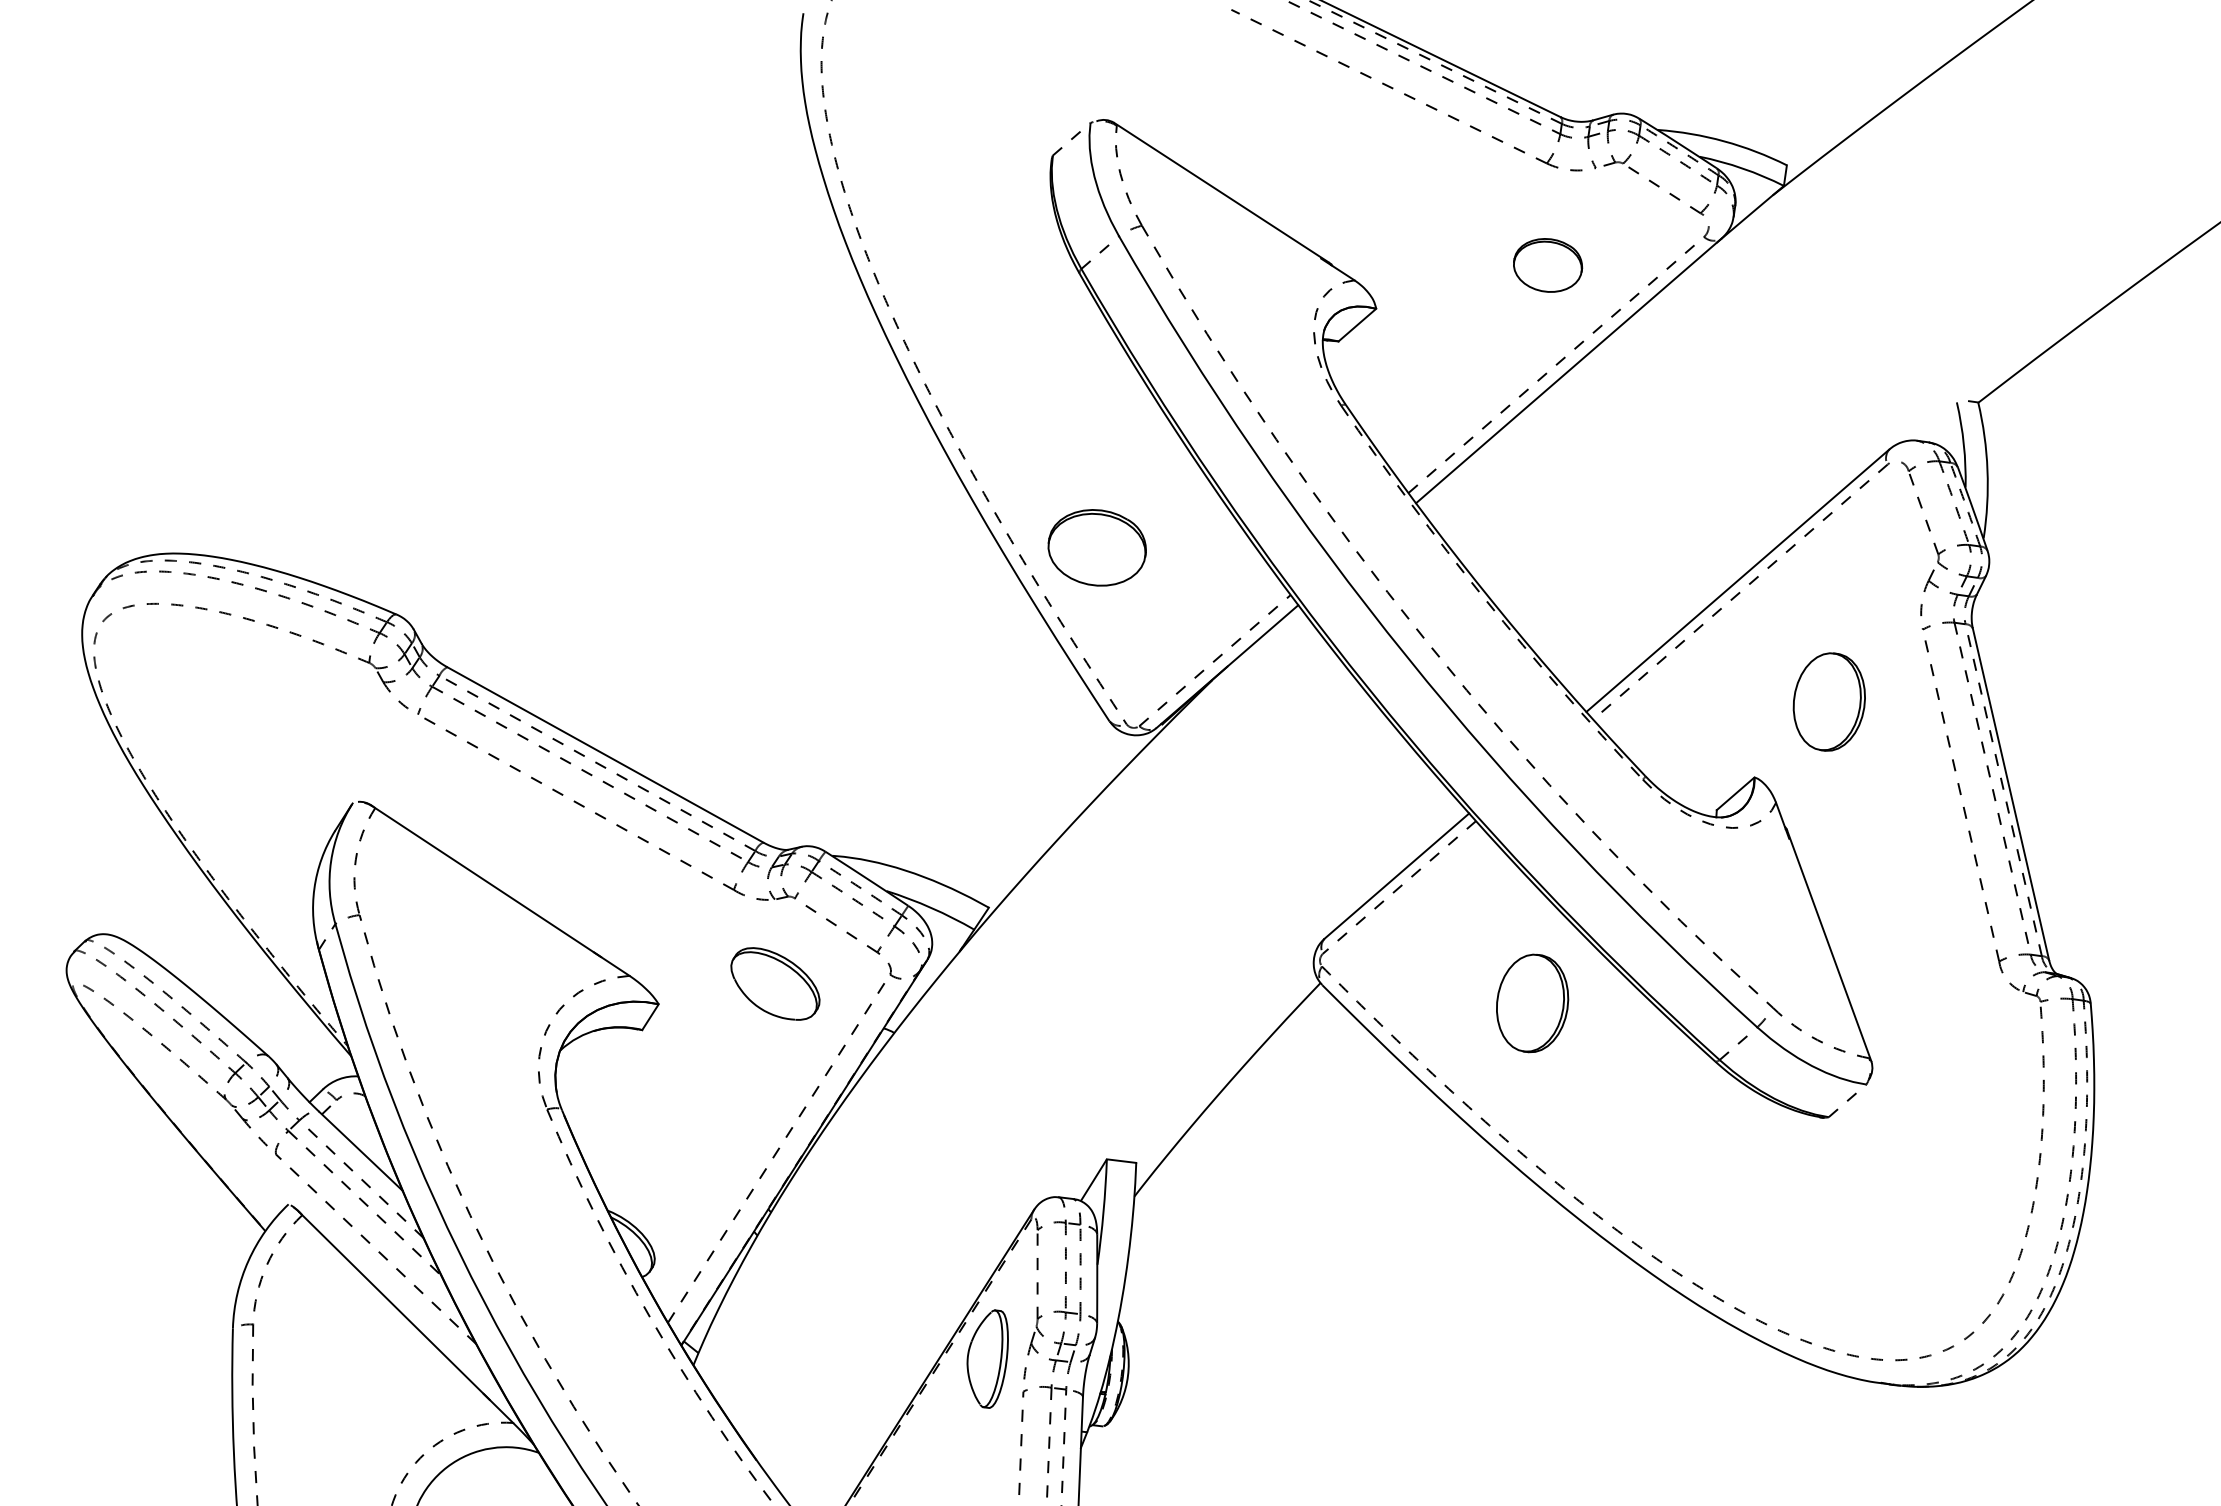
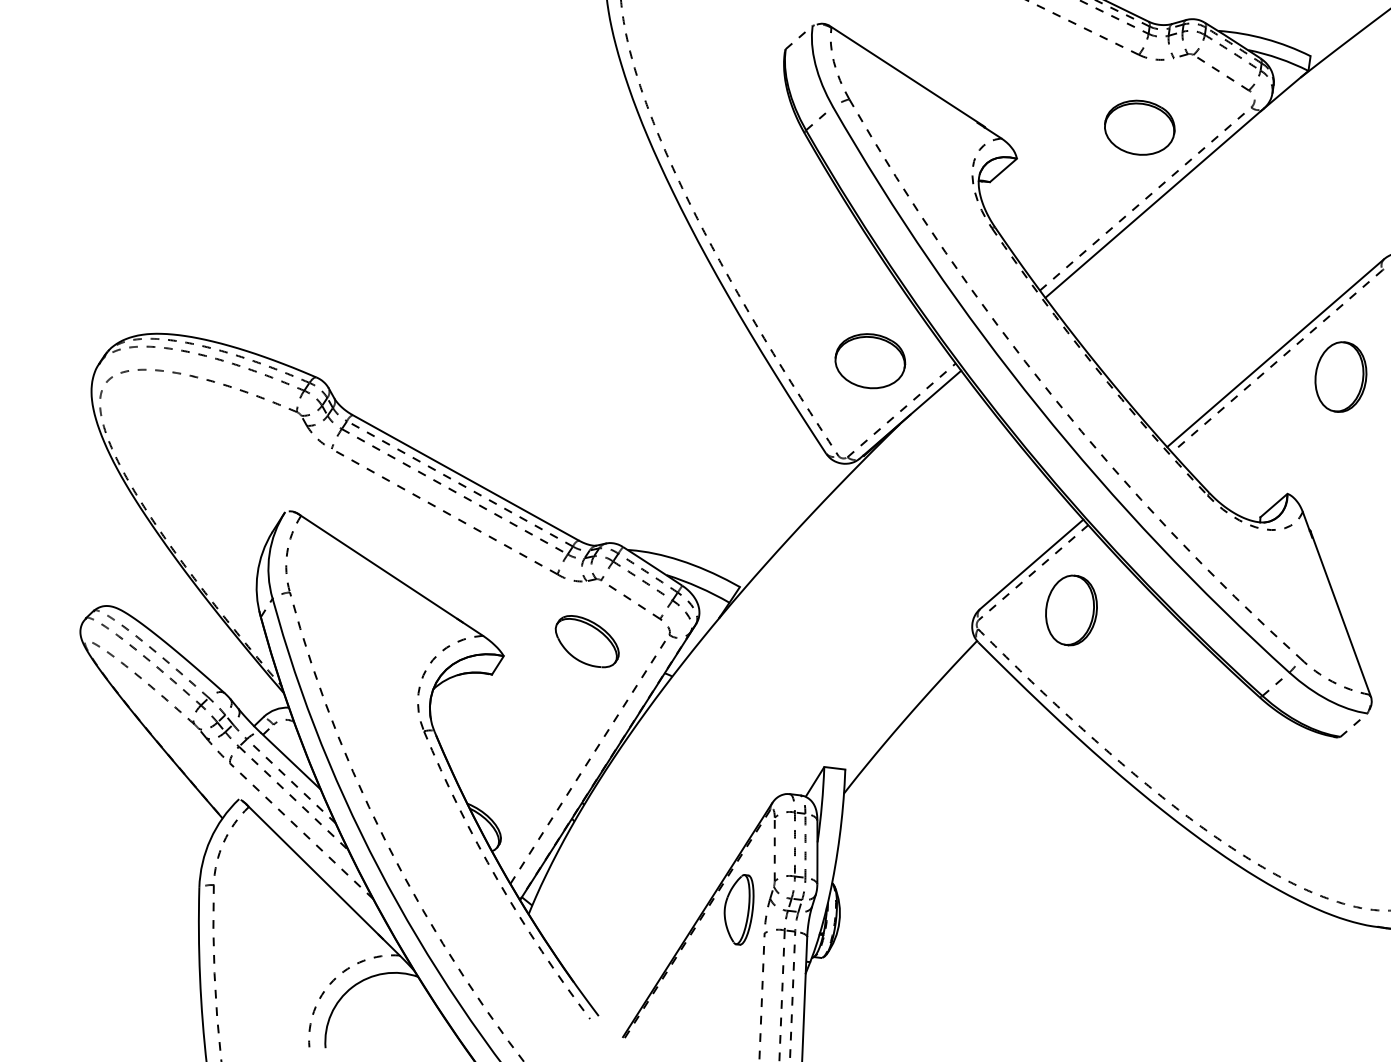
part: (1547, 265) -> (1139, 127), size x1.43
part: (1096, 547) -> (869, 360), moved
part: (1828, 701) -> (1340, 376), moved
part: (1532, 1003) -> (1071, 610), moved

